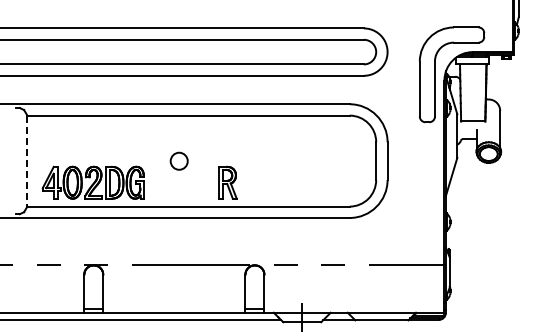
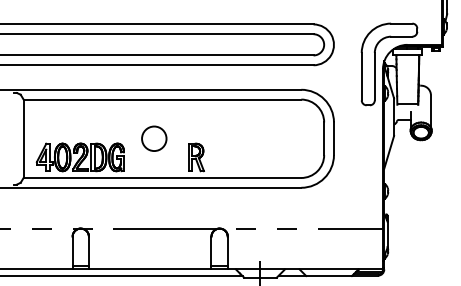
line: (27, 161) -> (23, 139), dashed -> solid
circle: (179, 161) -> (154, 139), size x1.67

